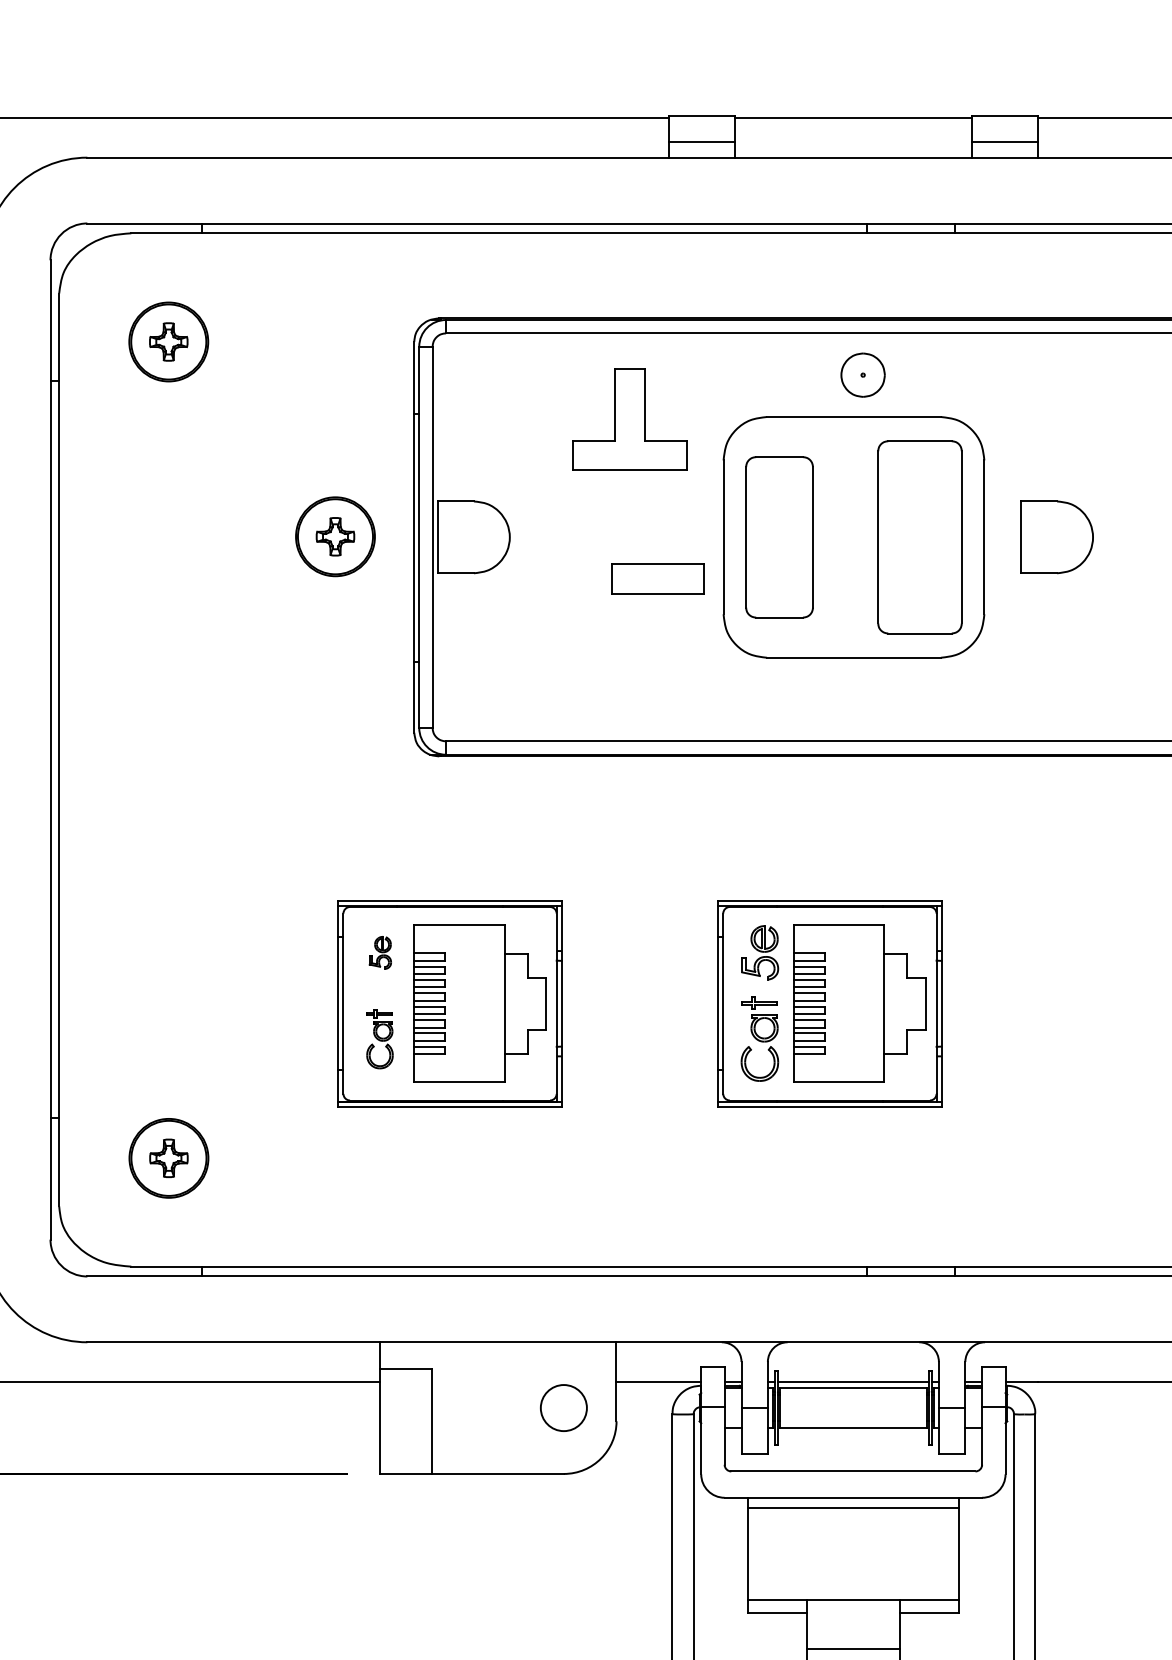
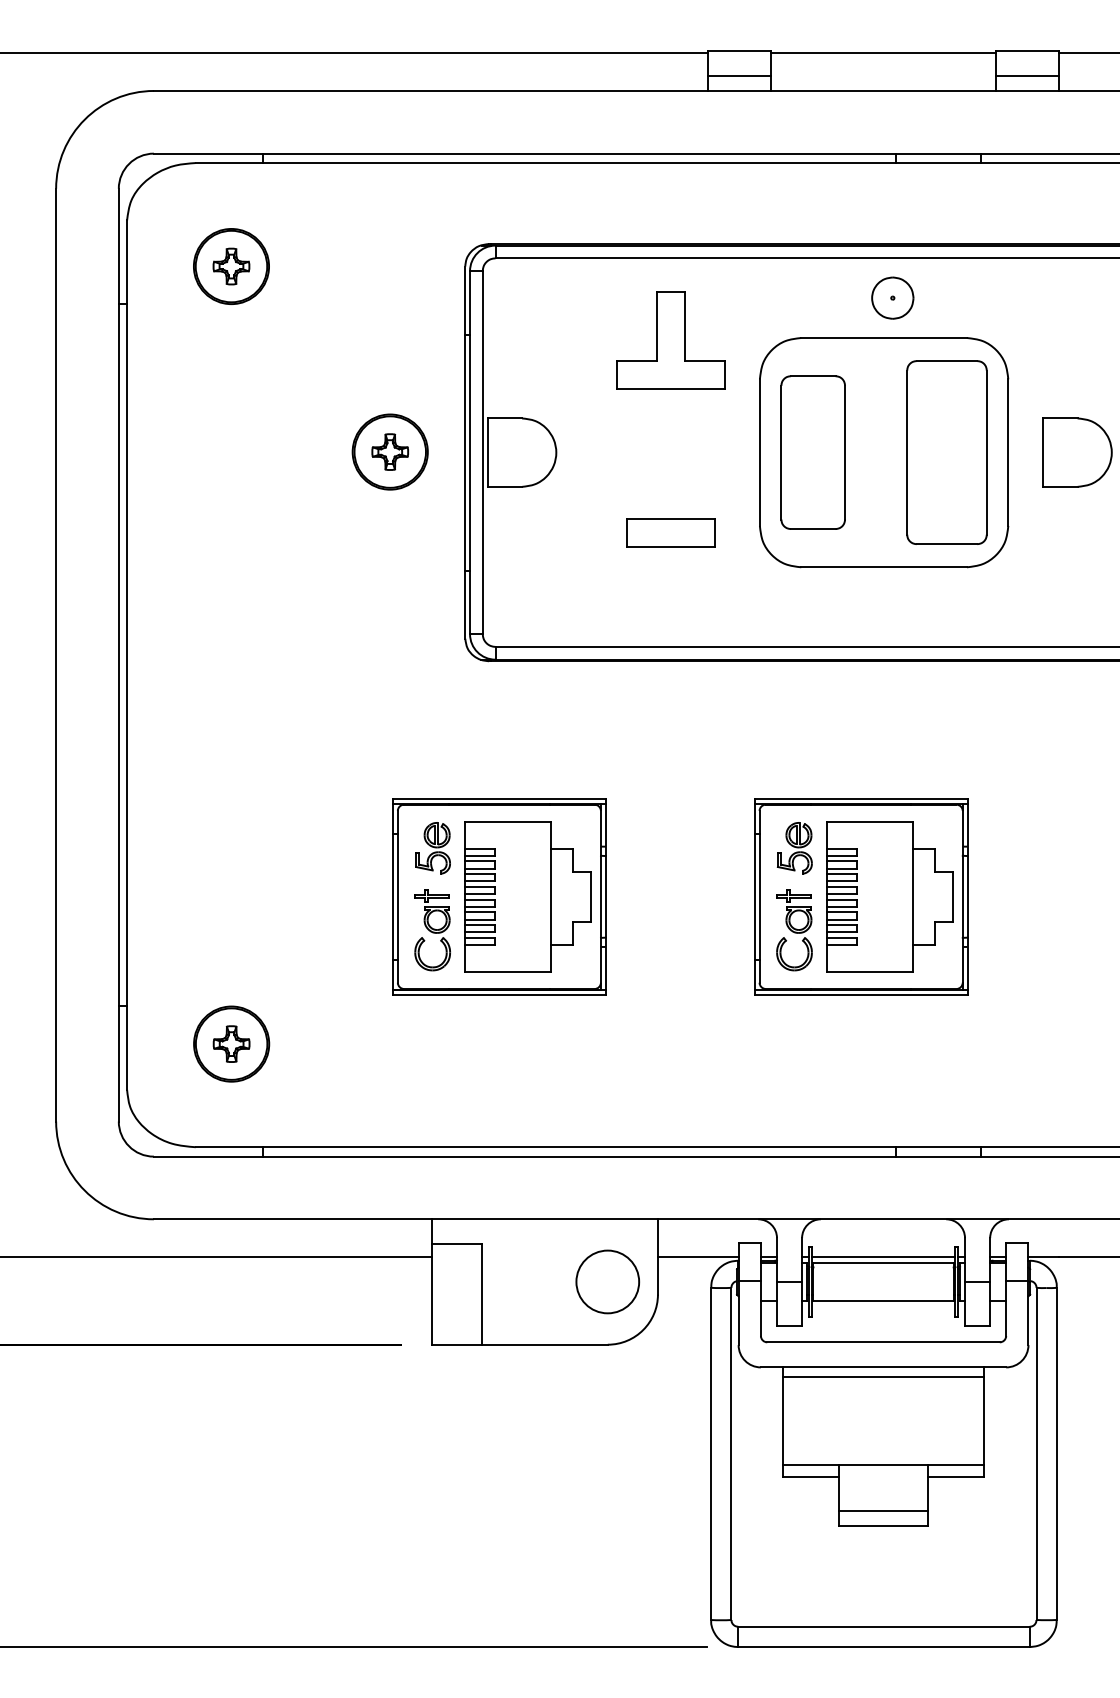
part: (658, 578) -> (670, 532), moved
part: (379, 952) -> (432, 848), size x1.67
part: (379, 1039) -> (432, 930), size x1.43
circle: (563, 1407) -> (607, 1281), size x1.43

